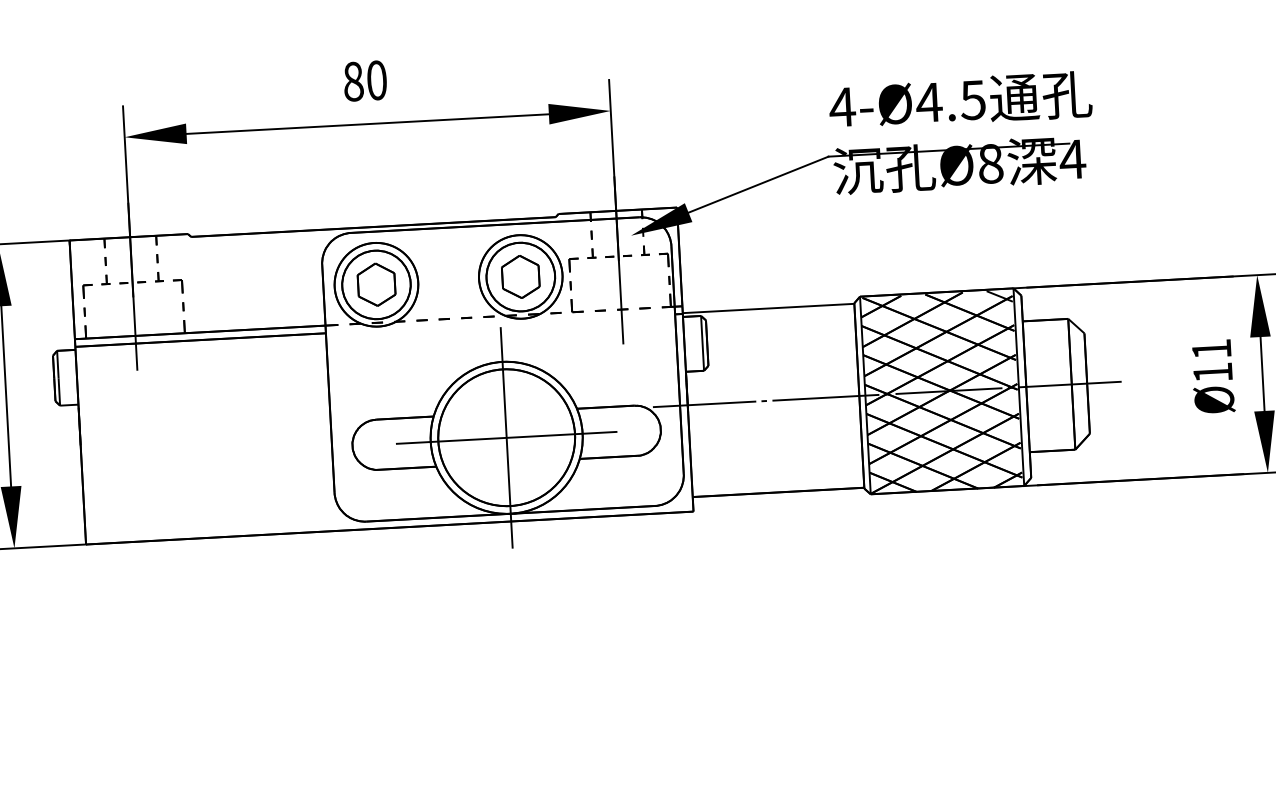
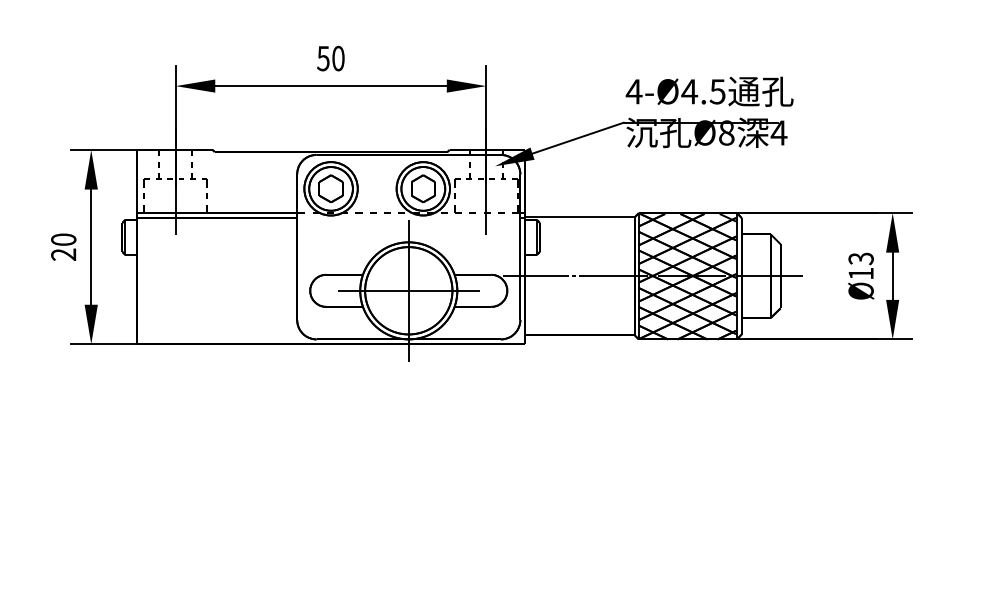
text: (353, 81) -> (323, 58), 80 -> 50
text: (1210, 348) -> (860, 258), Ø11 -> Ø13

